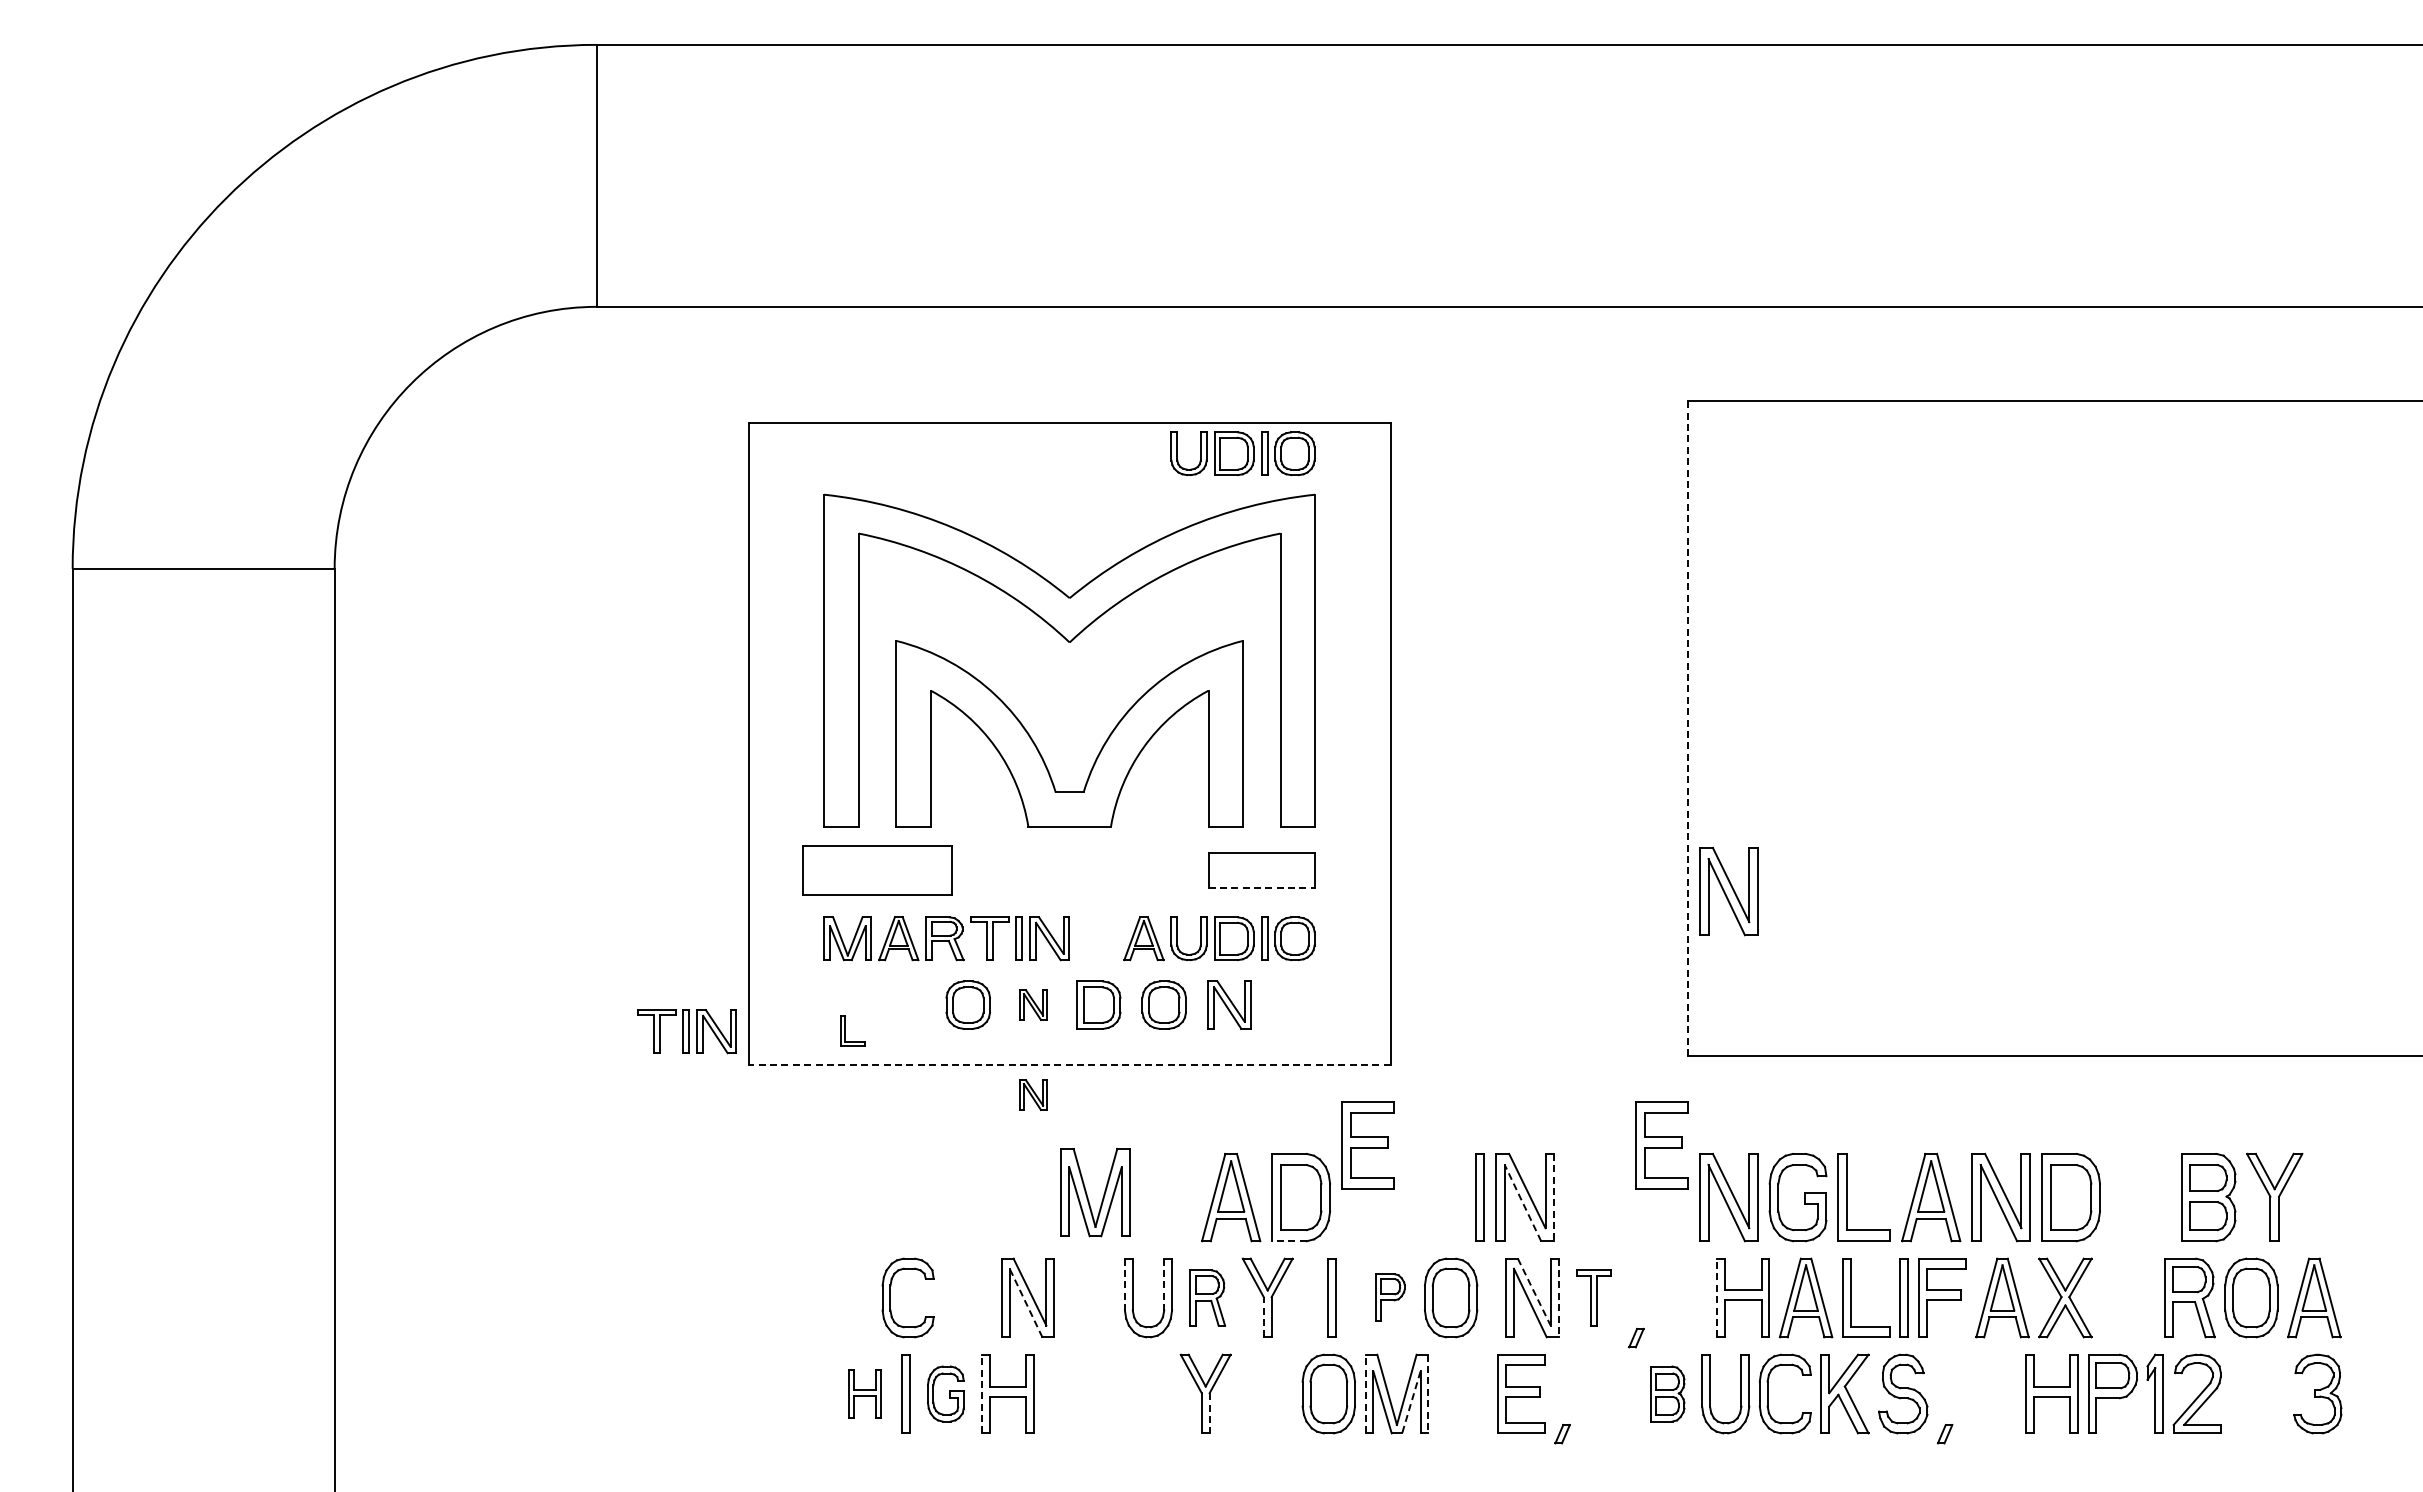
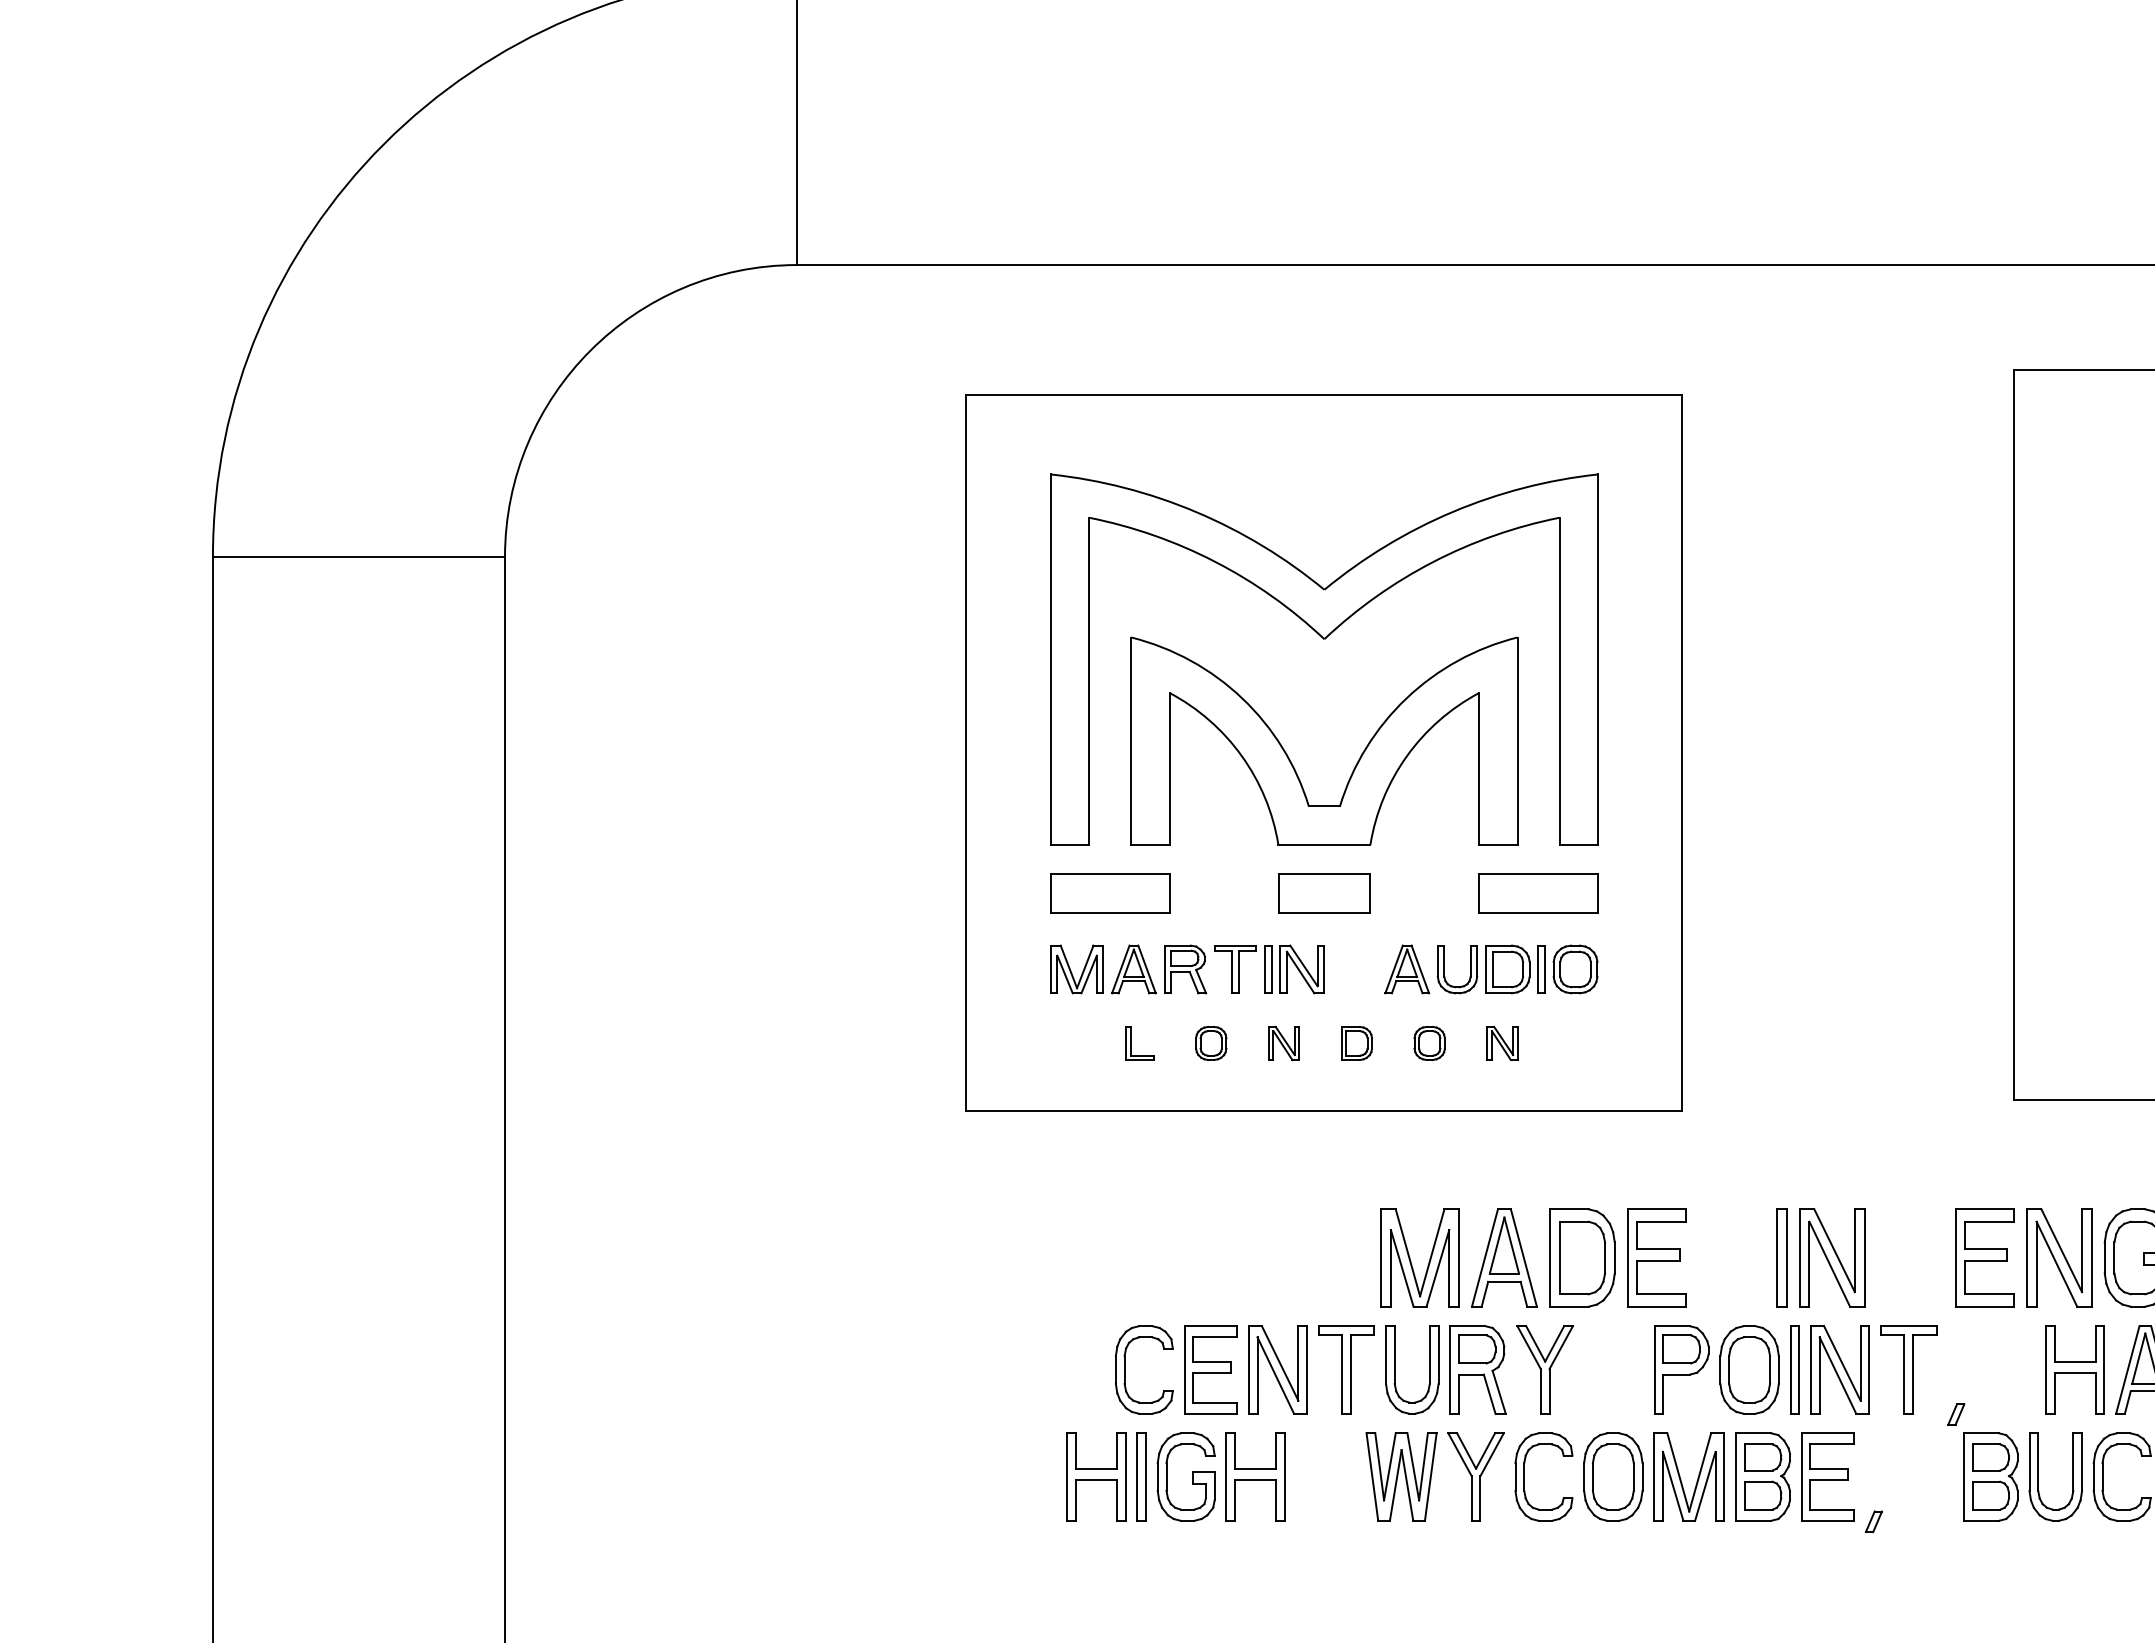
part: (1242, 453) -> (1517, 428), removed
line: (1688, 728) -> (2014, 735), dashed -> solid
part: (877, 870) -> (1110, 893), size x0.71
part: (1069, 870) -> (1324, 893), added
line: (1262, 887) -> (1539, 912), dashed -> solid
part: (1728, 891) -> (2058, 916), removed
part: (967, 1004) -> (1210, 1042), size x0.62
part: (1098, 1004) -> (1356, 1042), size x0.62
part: (1163, 1004) -> (1428, 1042), size x0.62
part: (1229, 1004) -> (1502, 1042), size x0.62
part: (845, 1030) -> (1131, 1042), moved
part: (686, 1031) -> (897, 1072), removed
line: (1069, 1065) -> (1324, 1110), dashed -> solid
part: (1033, 1094) -> (1284, 1143), removed
part: (1367, 1145) -> (1656, 1257), moved
part: (1661, 1145) -> (1984, 1257), moved
part: (1087, 1193) -> (1411, 1259), moved
line: (1554, 1197) -> (1864, 1257), dashed -> solid
line: (1522, 1202) -> (1829, 1263), dashed -> solid
line: (1288, 1241) -> (1568, 1306), dashed -> solid
line: (1124, 1284) -> (1385, 1354), dashed -> solid
line: (1164, 1284) -> (1430, 1354), dashed -> solid
line: (1534, 1292) -> (1842, 1363), dashed -> solid
part: (967, 1297) -> (1210, 1369), added
part: (1089, 1297) -> (1346, 1369), added
part: (1207, 1297) -> (1478, 1369), size x1.43
part: (1331, 1297) -> (1794, 1369), moved
part: (1390, 1297) -> (1682, 1369), size x1.67
part: (1593, 1297) -> (1908, 1369), size x1.43
line: (1717, 1297) -> (2046, 1369), dashed -> solid
line: (1558, 1298) -> (1869, 1370), dashed -> solid
line: (1026, 1303) -> (1276, 1376), dashed -> solid
line: (1263, 1316) -> (1540, 1390), dashed -> solid
part: (864, 1393) -> (1095, 1476), size x1.67
part: (945, 1393) -> (1185, 1476), size x1.43
line: (981, 1393) -> (1226, 1476), dashed -> solid
part: (1138, 1393) -> (1401, 1476), added
part: (1249, 1393) -> (1524, 1476), added
line: (1365, 1393) -> (1654, 1476), dashed -> solid
part: (1463, 1393) -> (1763, 1476), added
part: (1667, 1393) -> (1990, 1476), size x1.43
line: (1428, 1394) -> (1724, 1477), dashed -> solid
line: (1411, 1402) -> (1705, 1486), dashed -> solid
line: (1209, 1413) -> (1480, 1498), dashed -> solid

